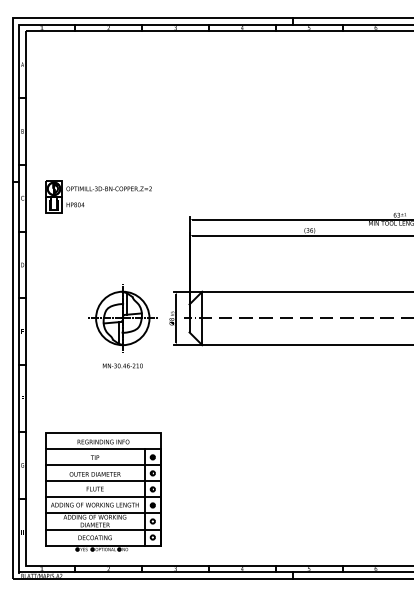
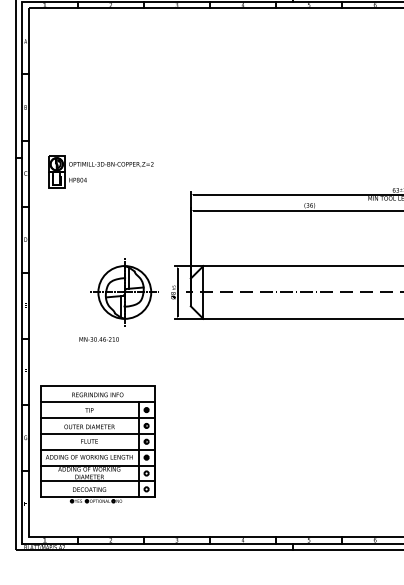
text: (122, 365) -> (98, 338), moved
part: (103, 491) -> (97, 443), moved

